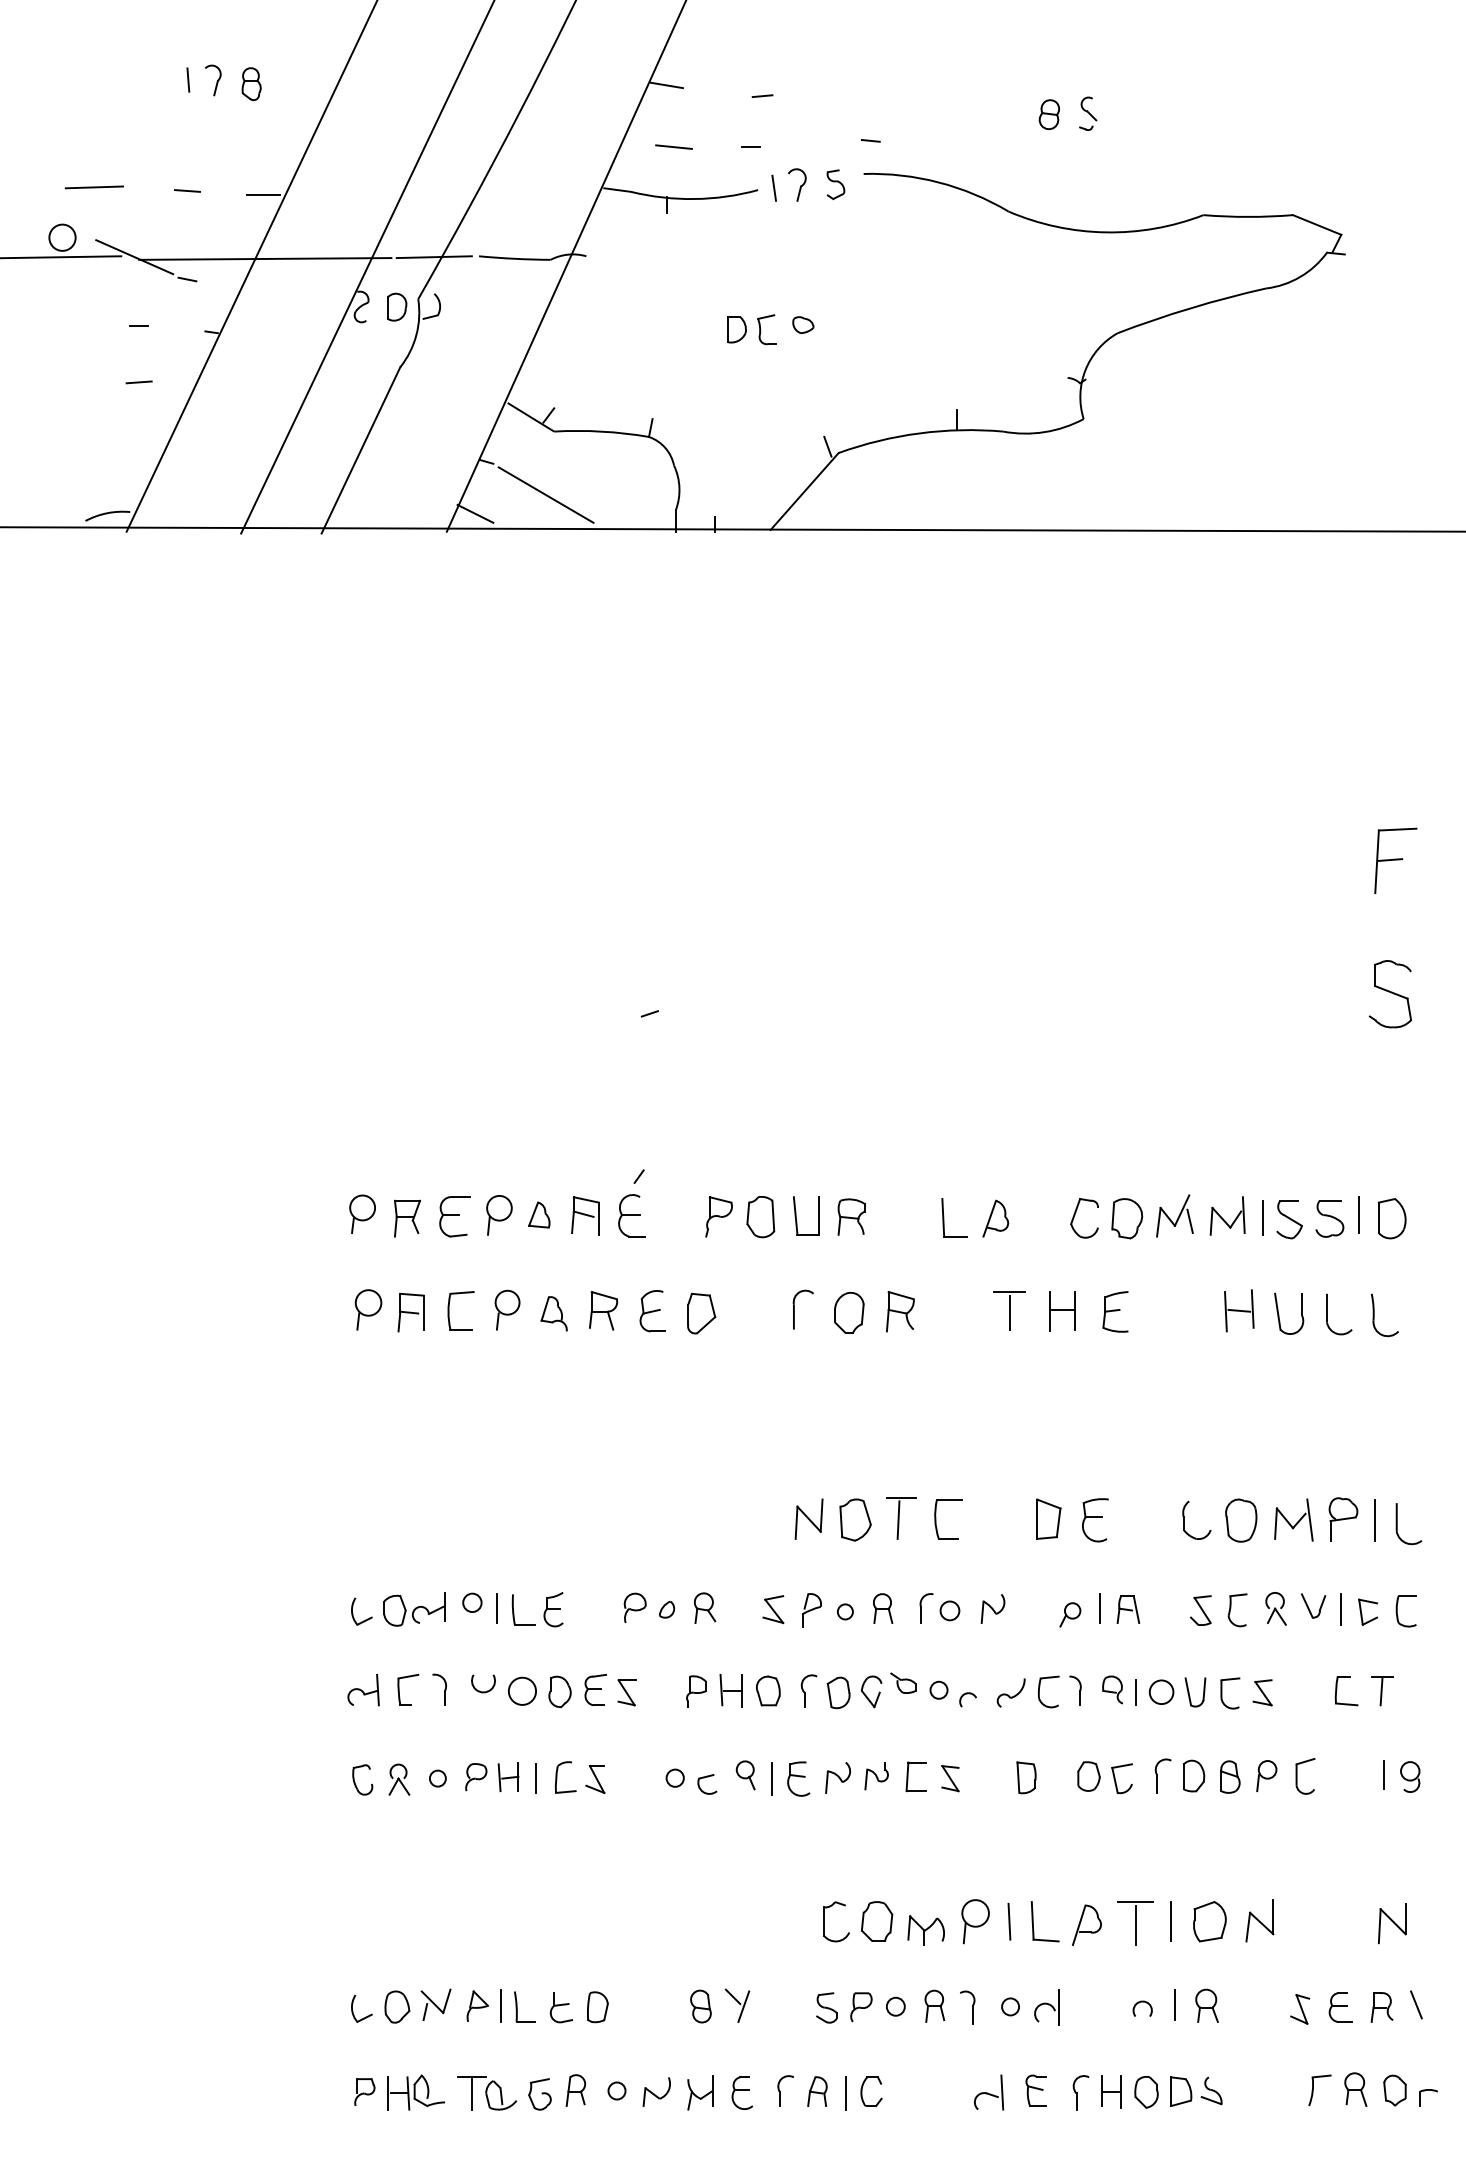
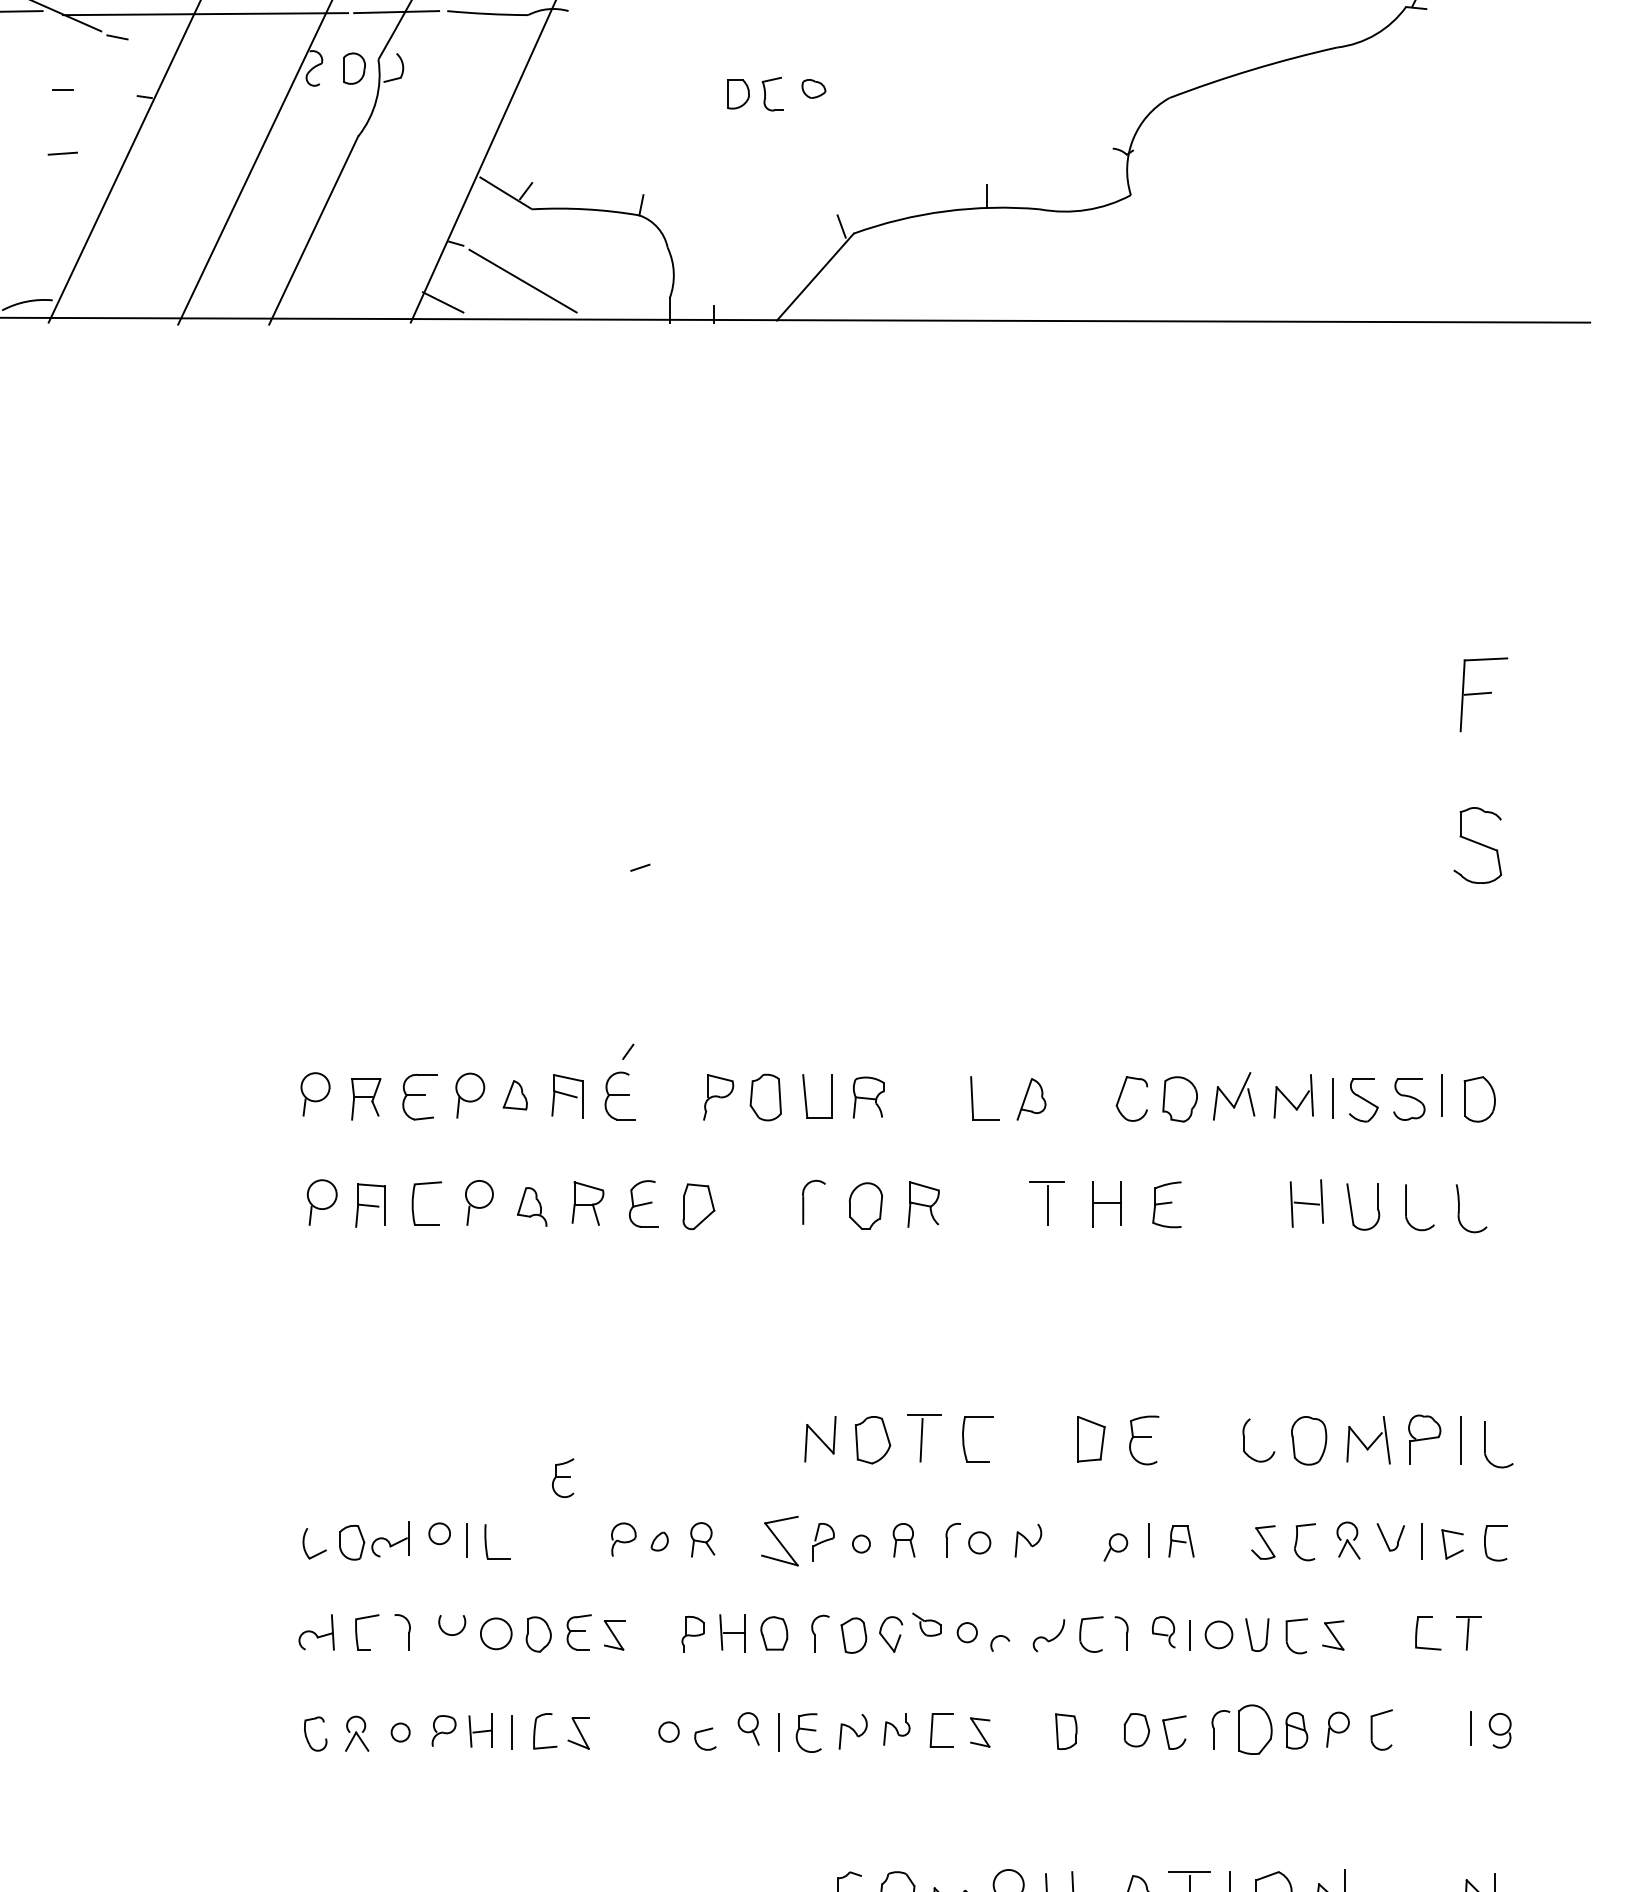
part: (553, 1609) -> (563, 1477), moved
part: (773, 1609) -> (780, 1541), size x1.6
part: (1194, 1775) -> (1256, 1729), size x1.4

